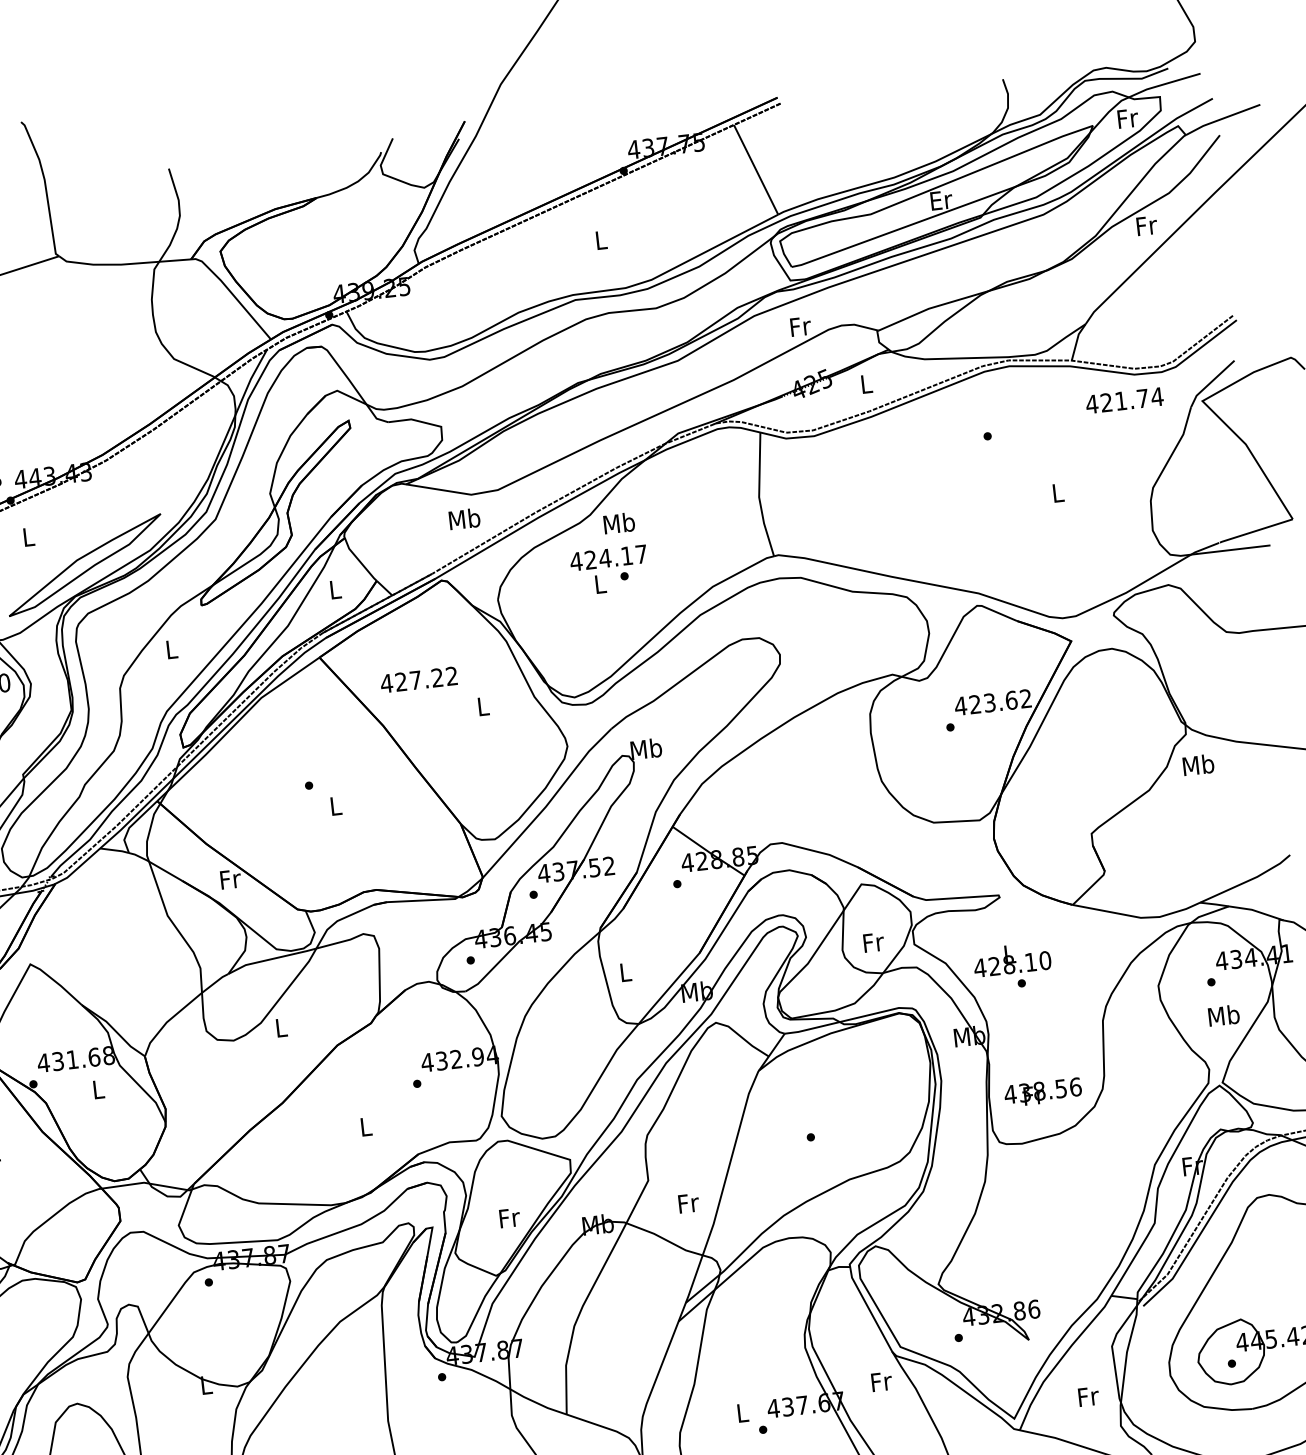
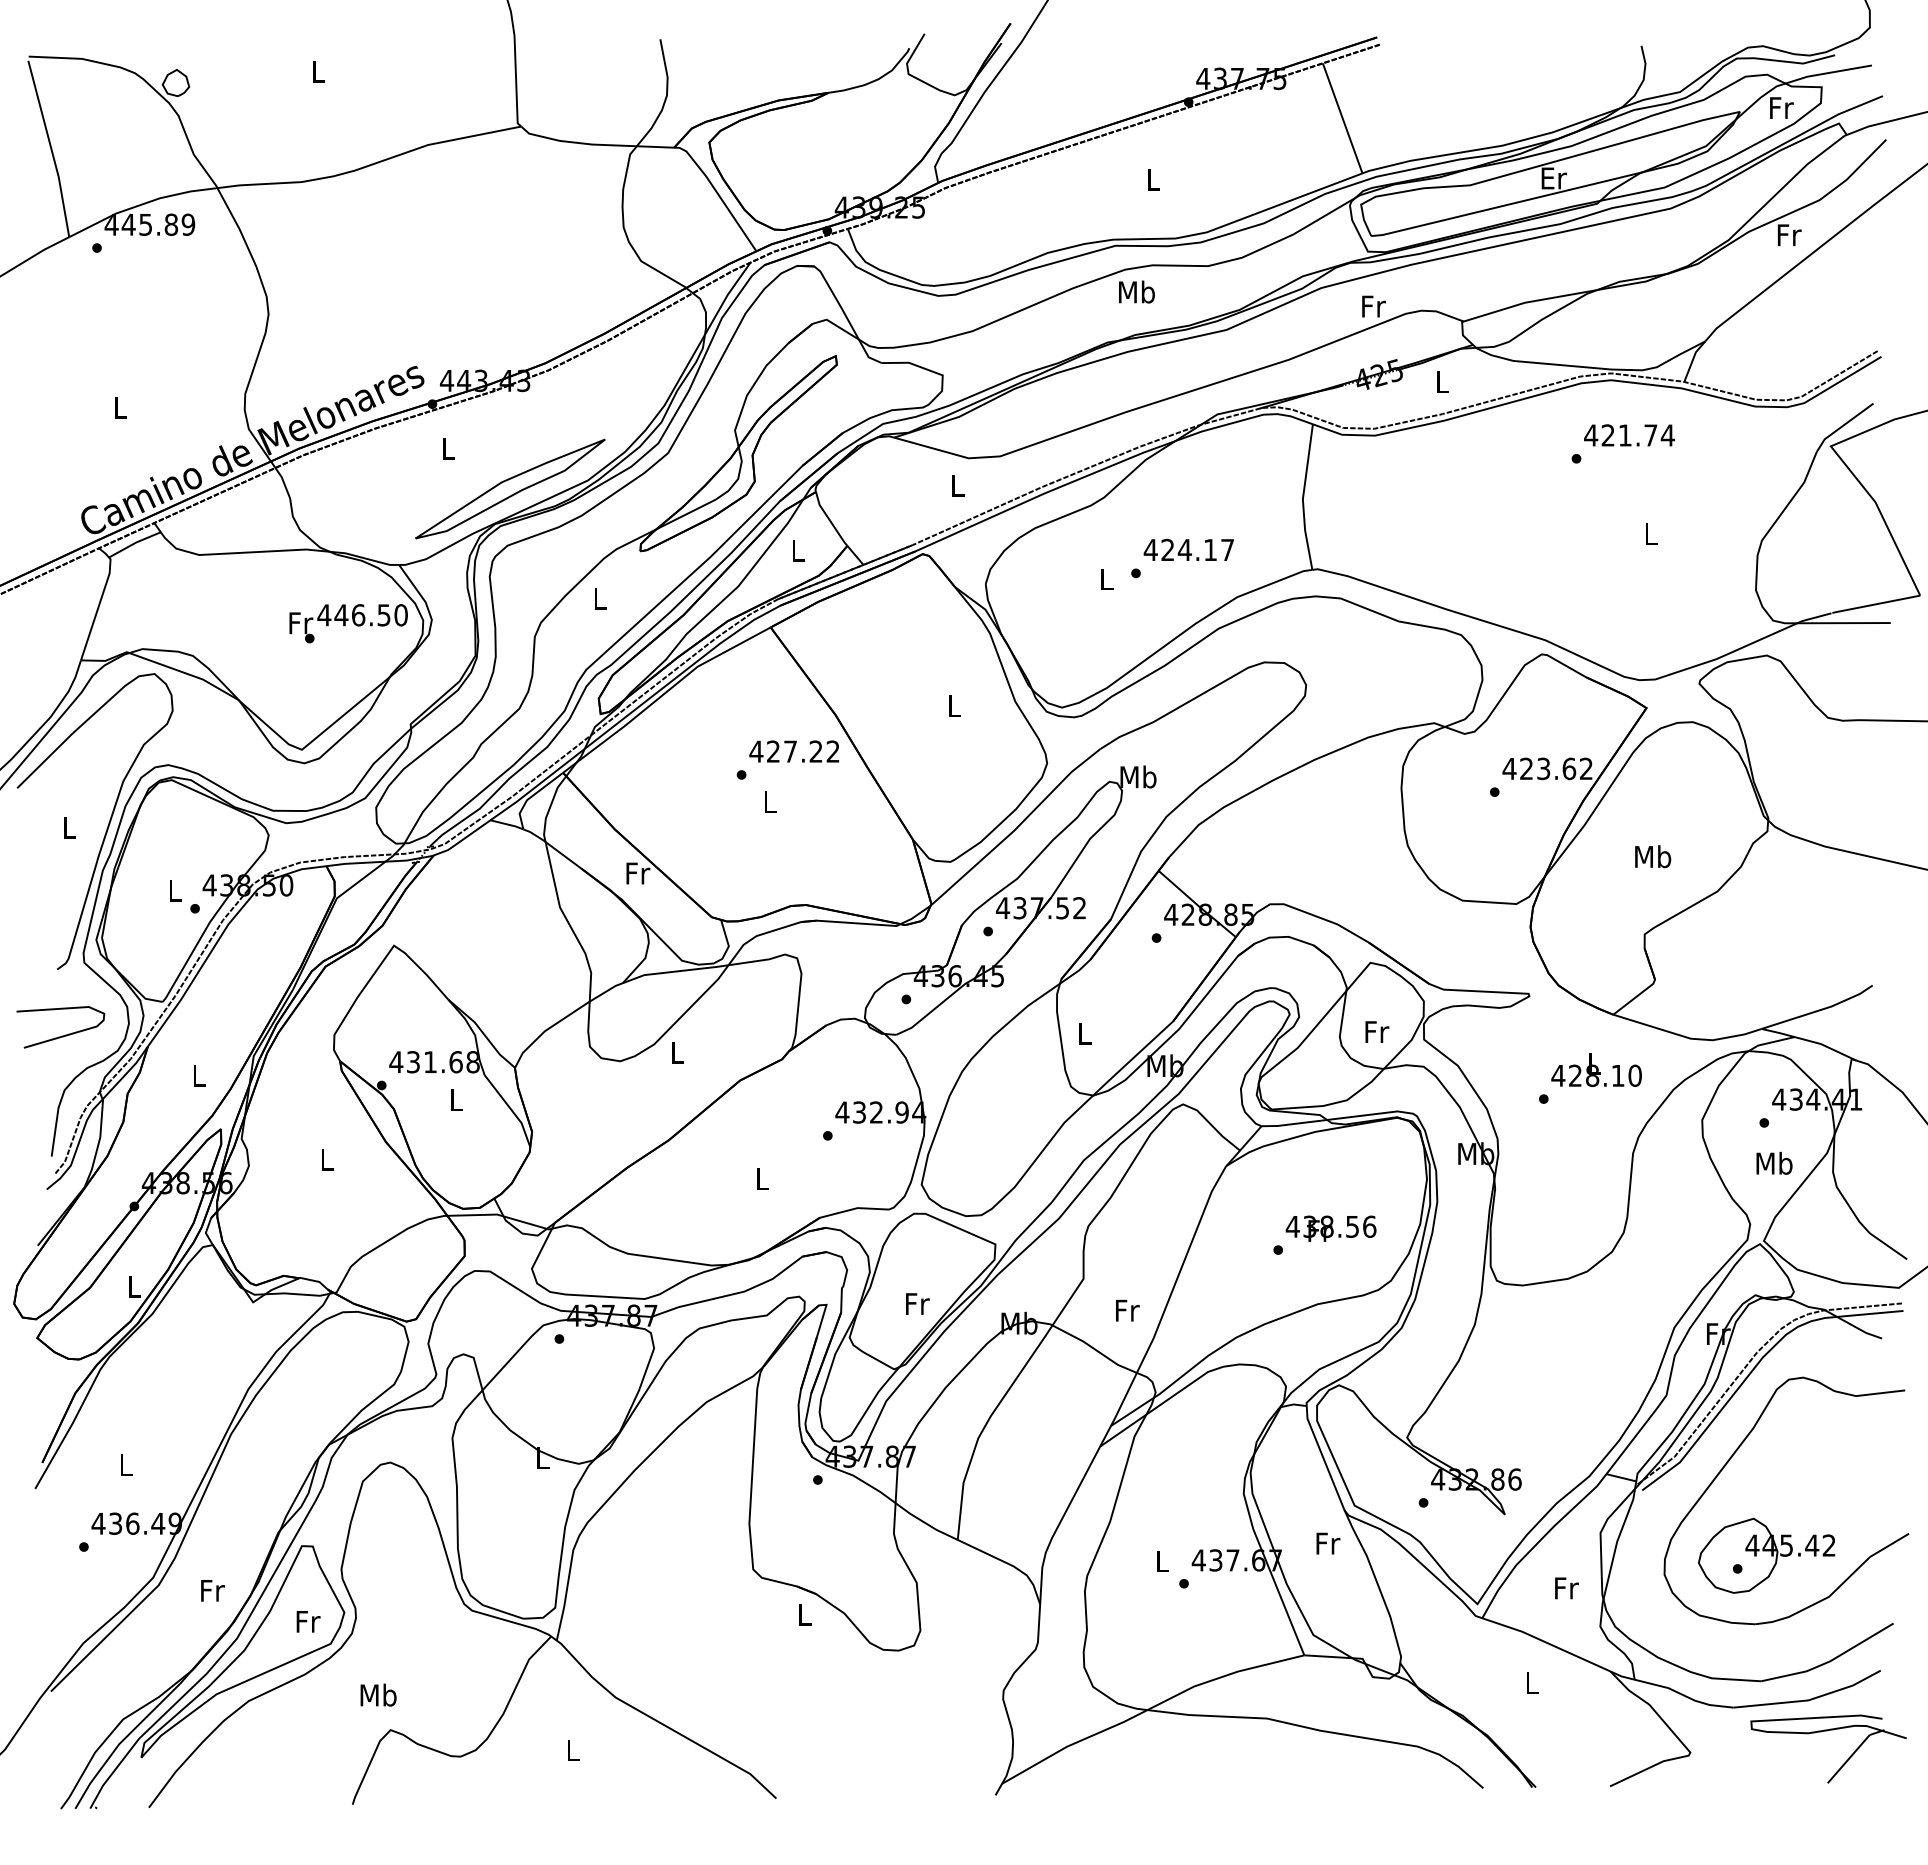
text: (1124, 400) -> (1629, 435), moved
text: (464, 518) -> (957, 485), Mb -> L
text: (618, 522) -> (1136, 291), moved
text: (608, 557) -> (1188, 549), moved
text: (419, 679) -> (794, 751), moved
text: (1198, 764) -> (1653, 856), moved
text: (1011, 959) -> (1596, 1069), moved
text: (1042, 1092) -> (1330, 1228), moved

